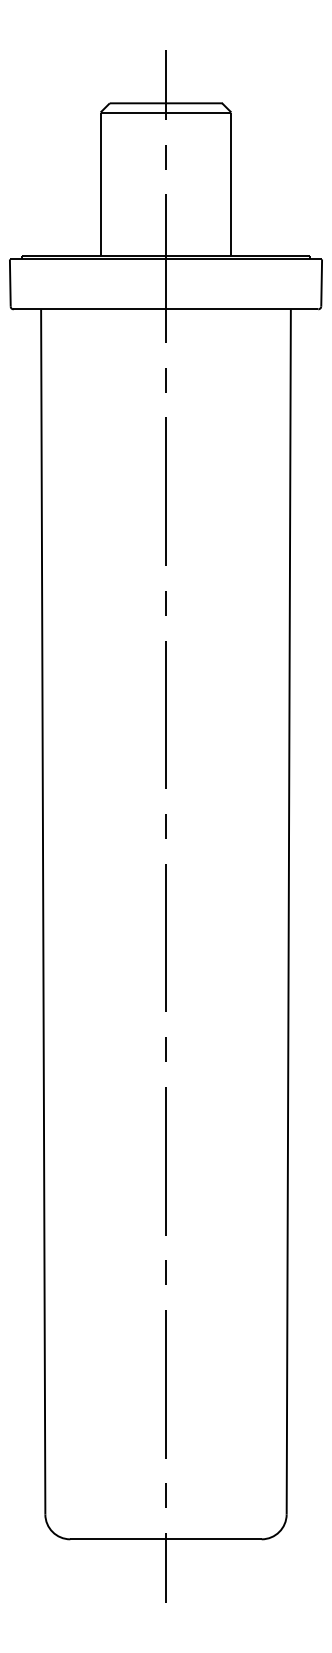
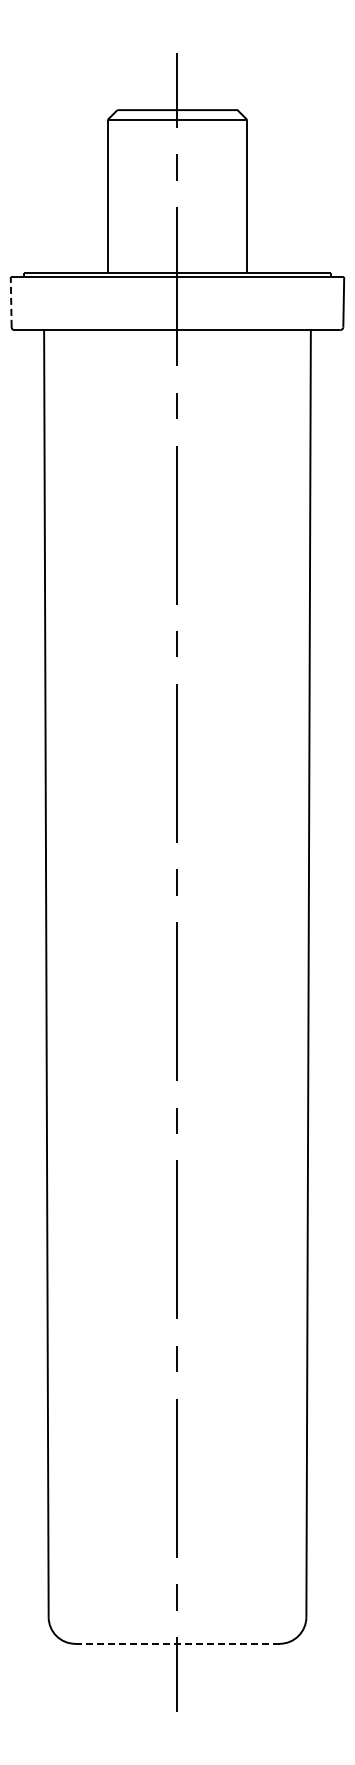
line: (10, 282) -> (11, 301), solid -> dashed
line: (166, 1539) -> (178, 1643), solid -> dashed

